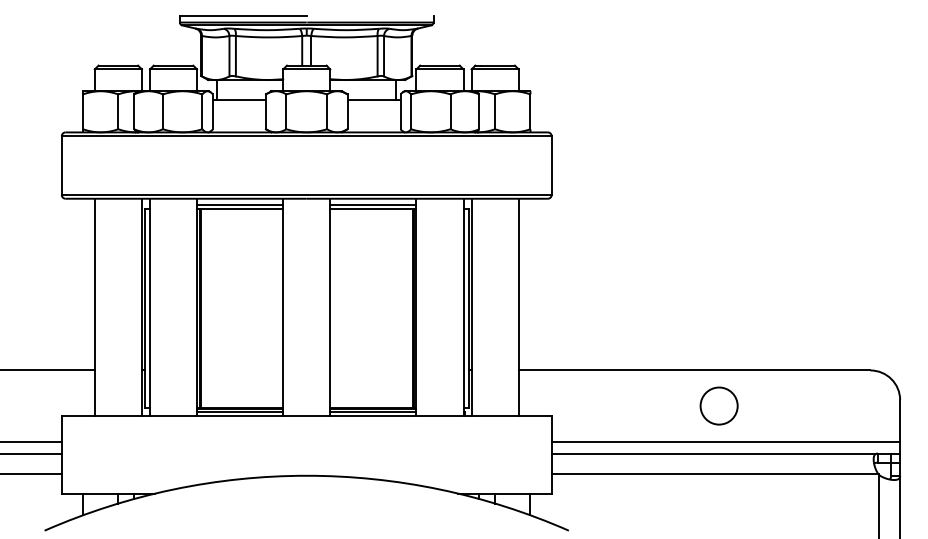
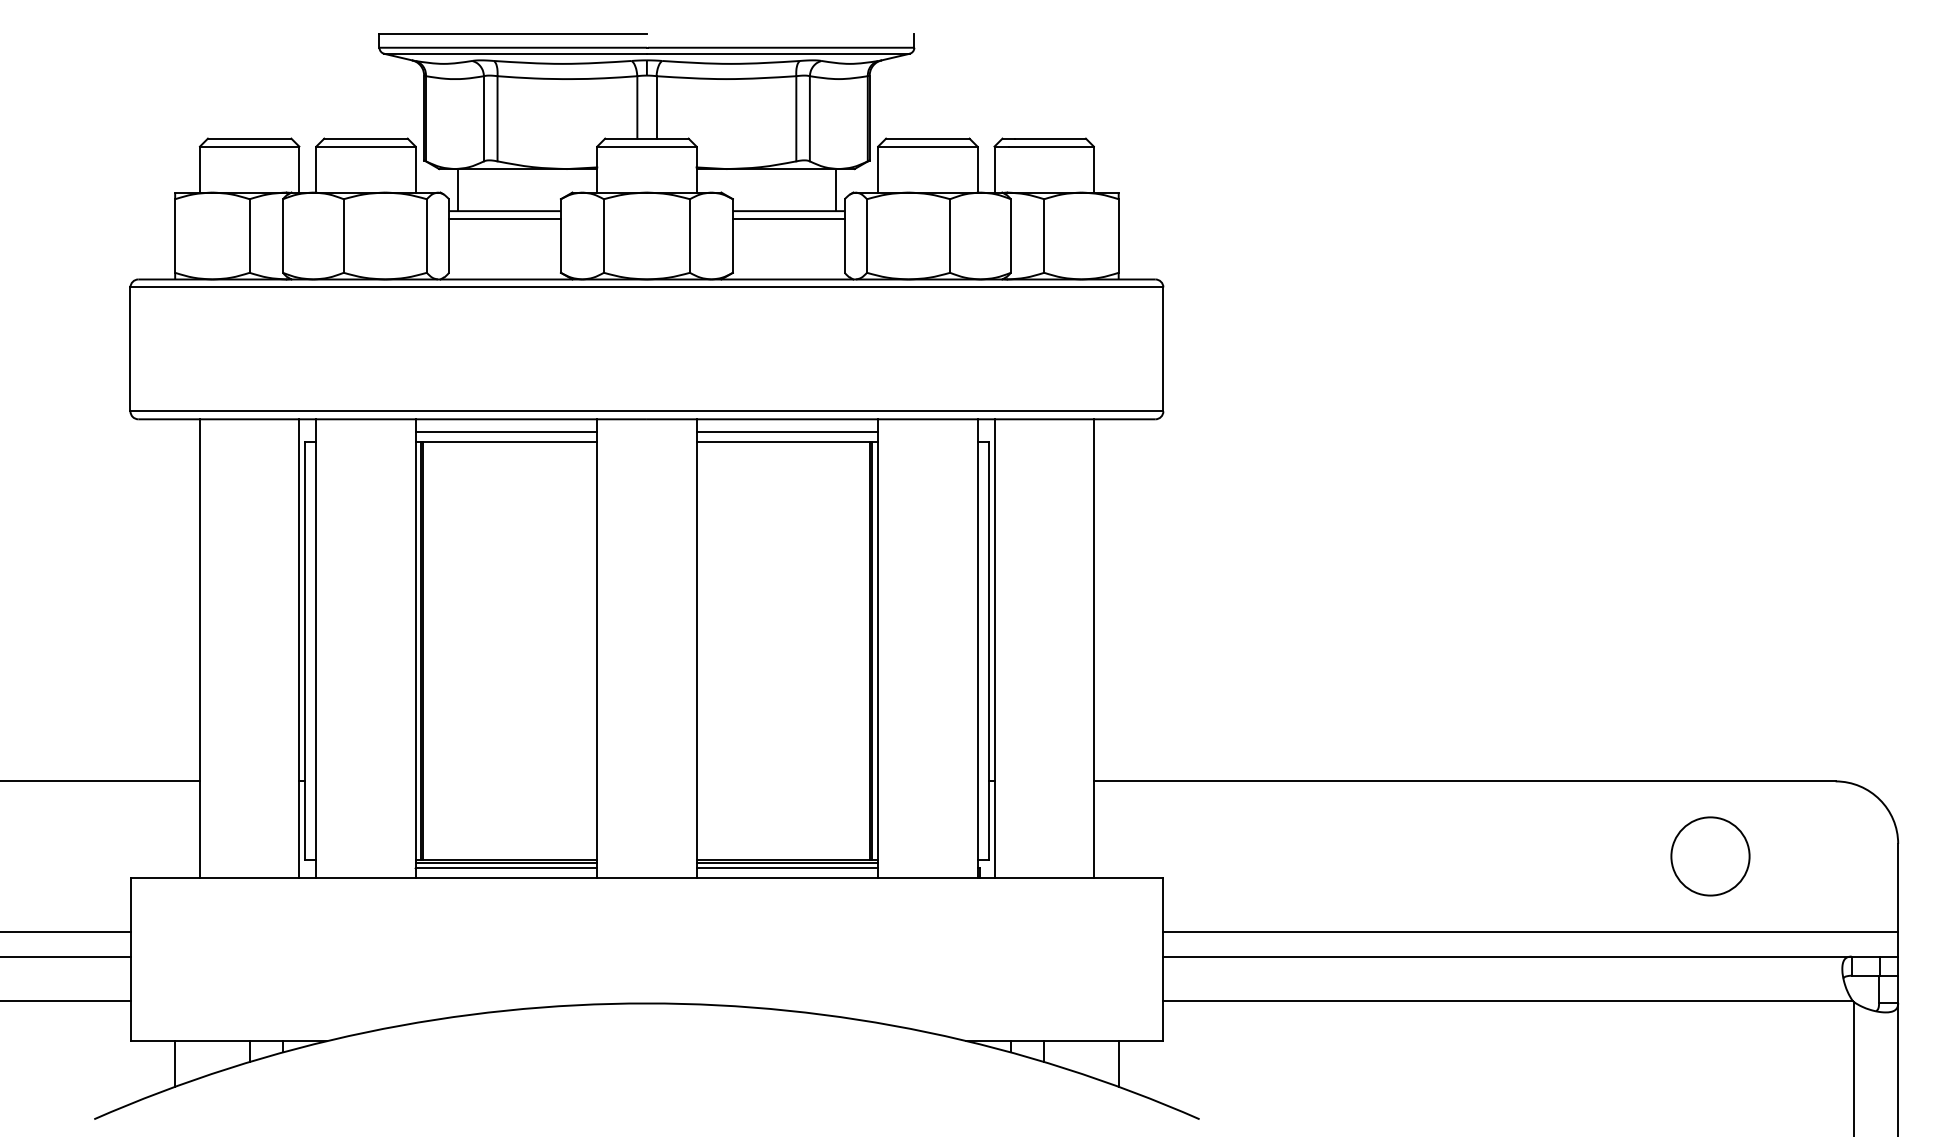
line: (238, 103) -> (503, 218), added
line: (373, 103) -> (787, 218), added
circle: (718, 405) -> (1709, 855), moved

